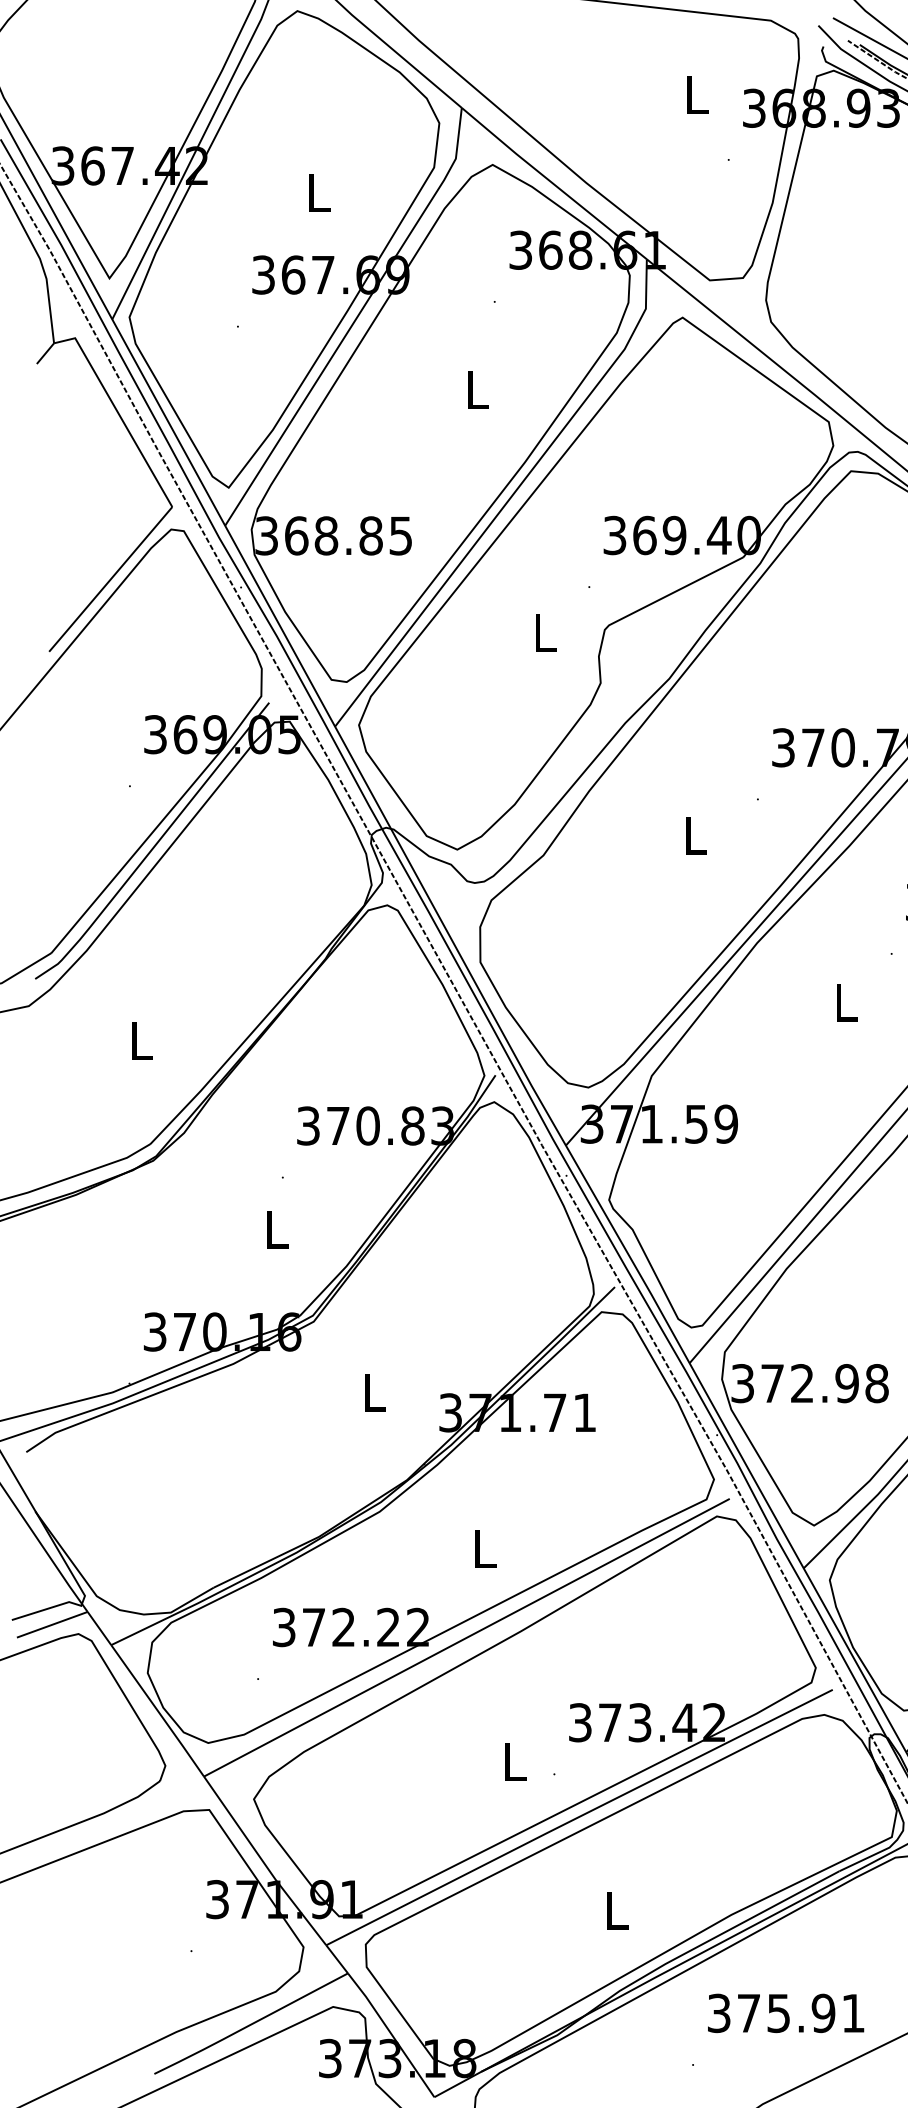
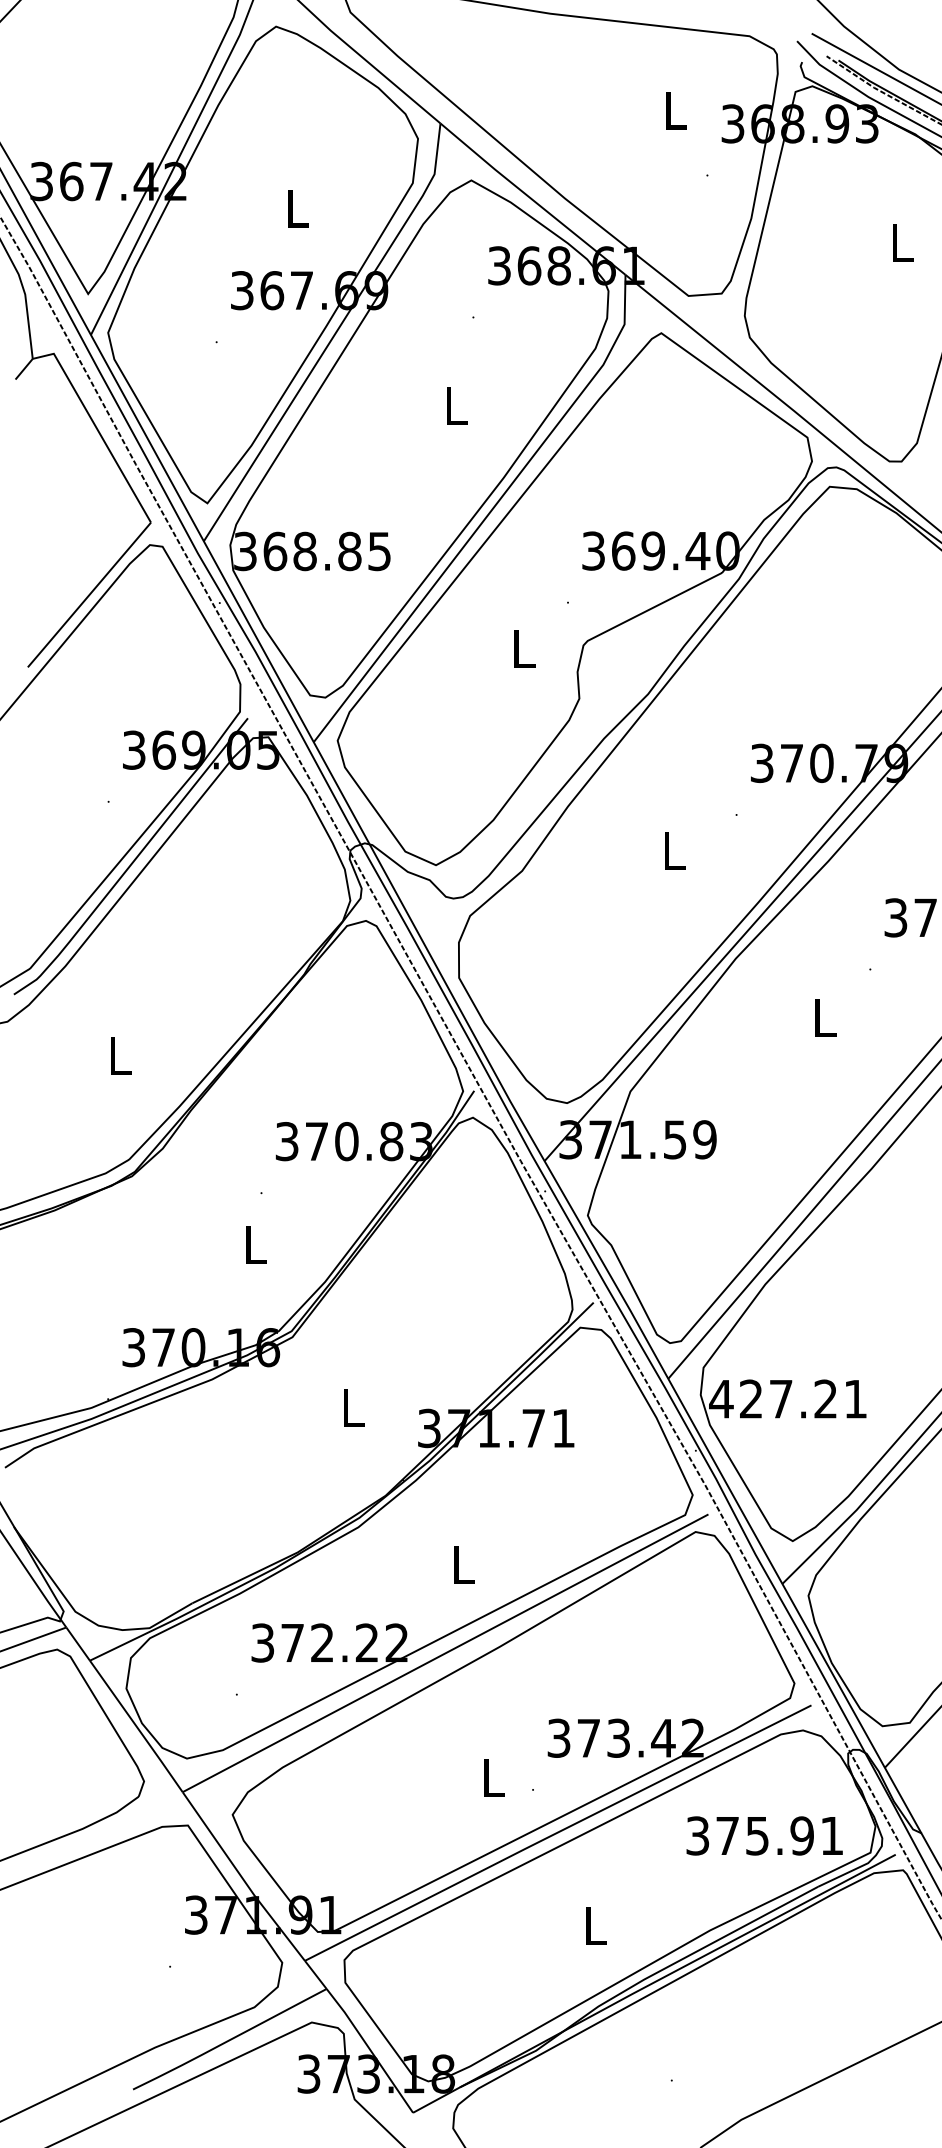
text: (809, 1382) -> (788, 1398), 372.98 -> 427.21
text: (785, 2012) -> (764, 1835), moved

